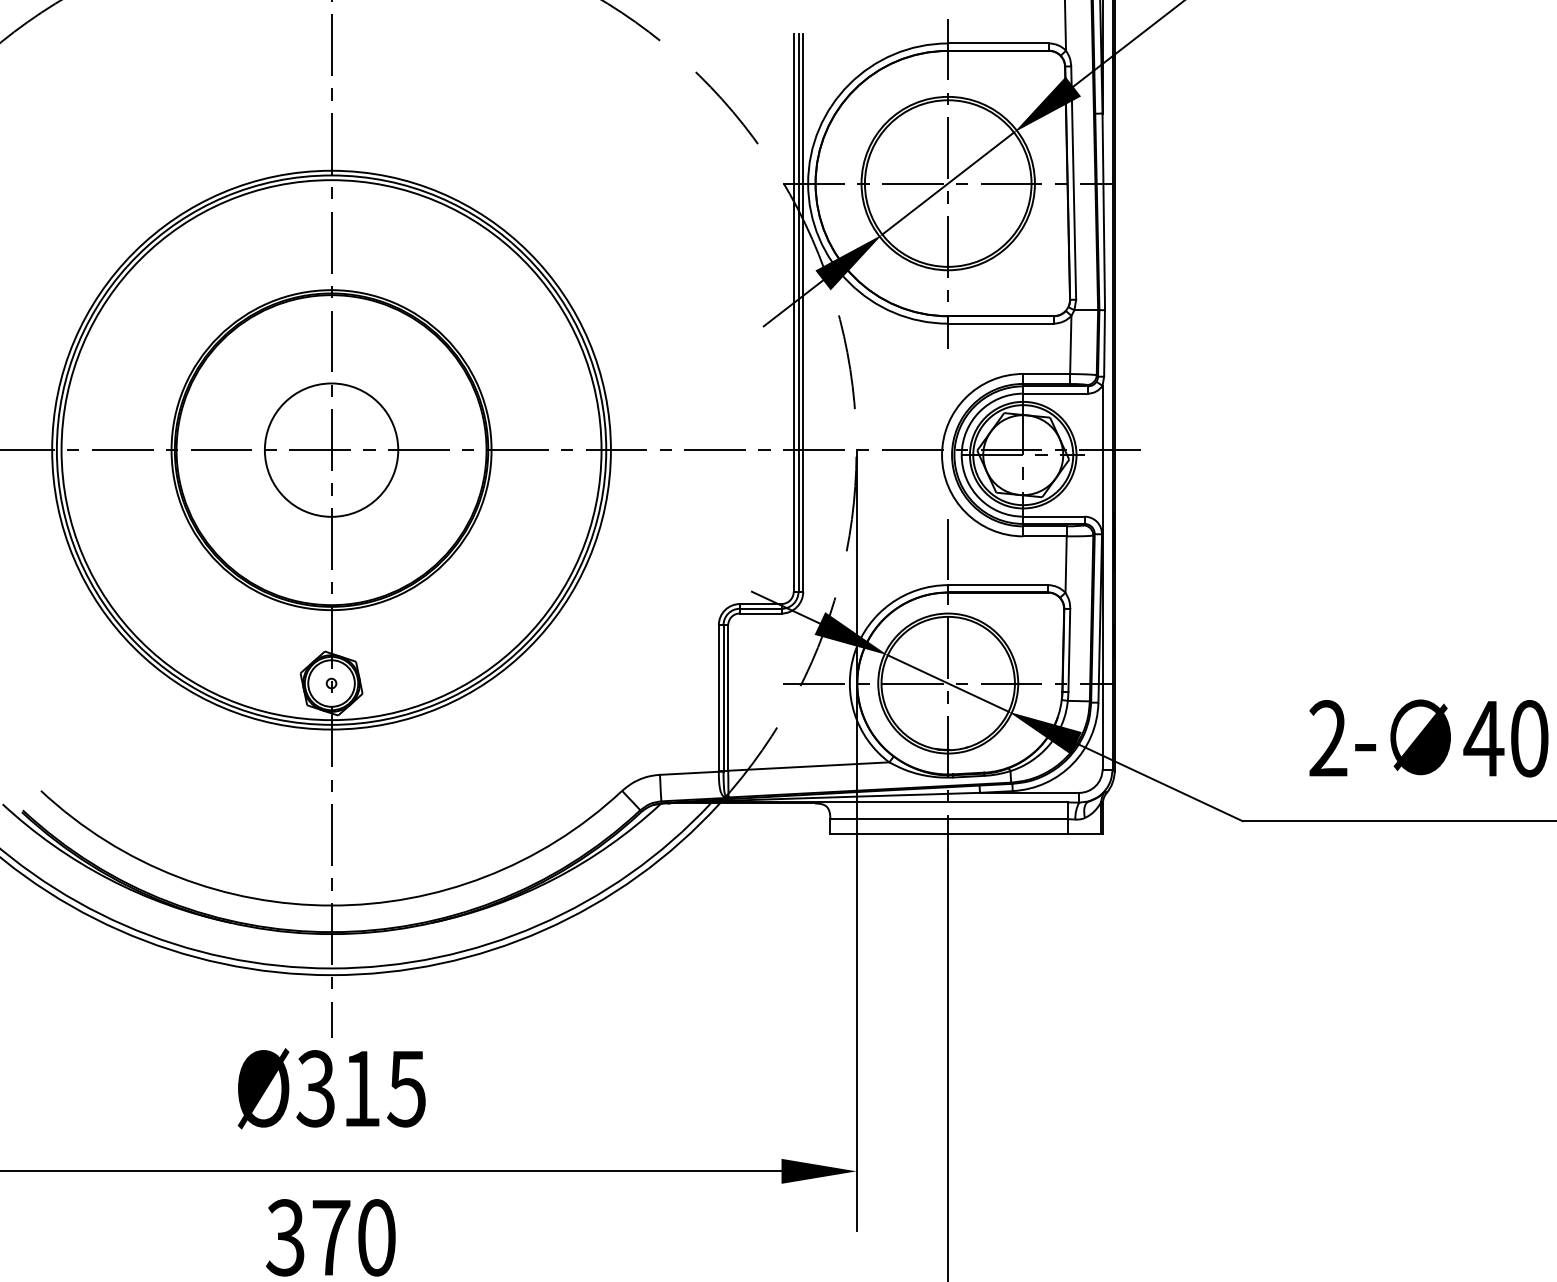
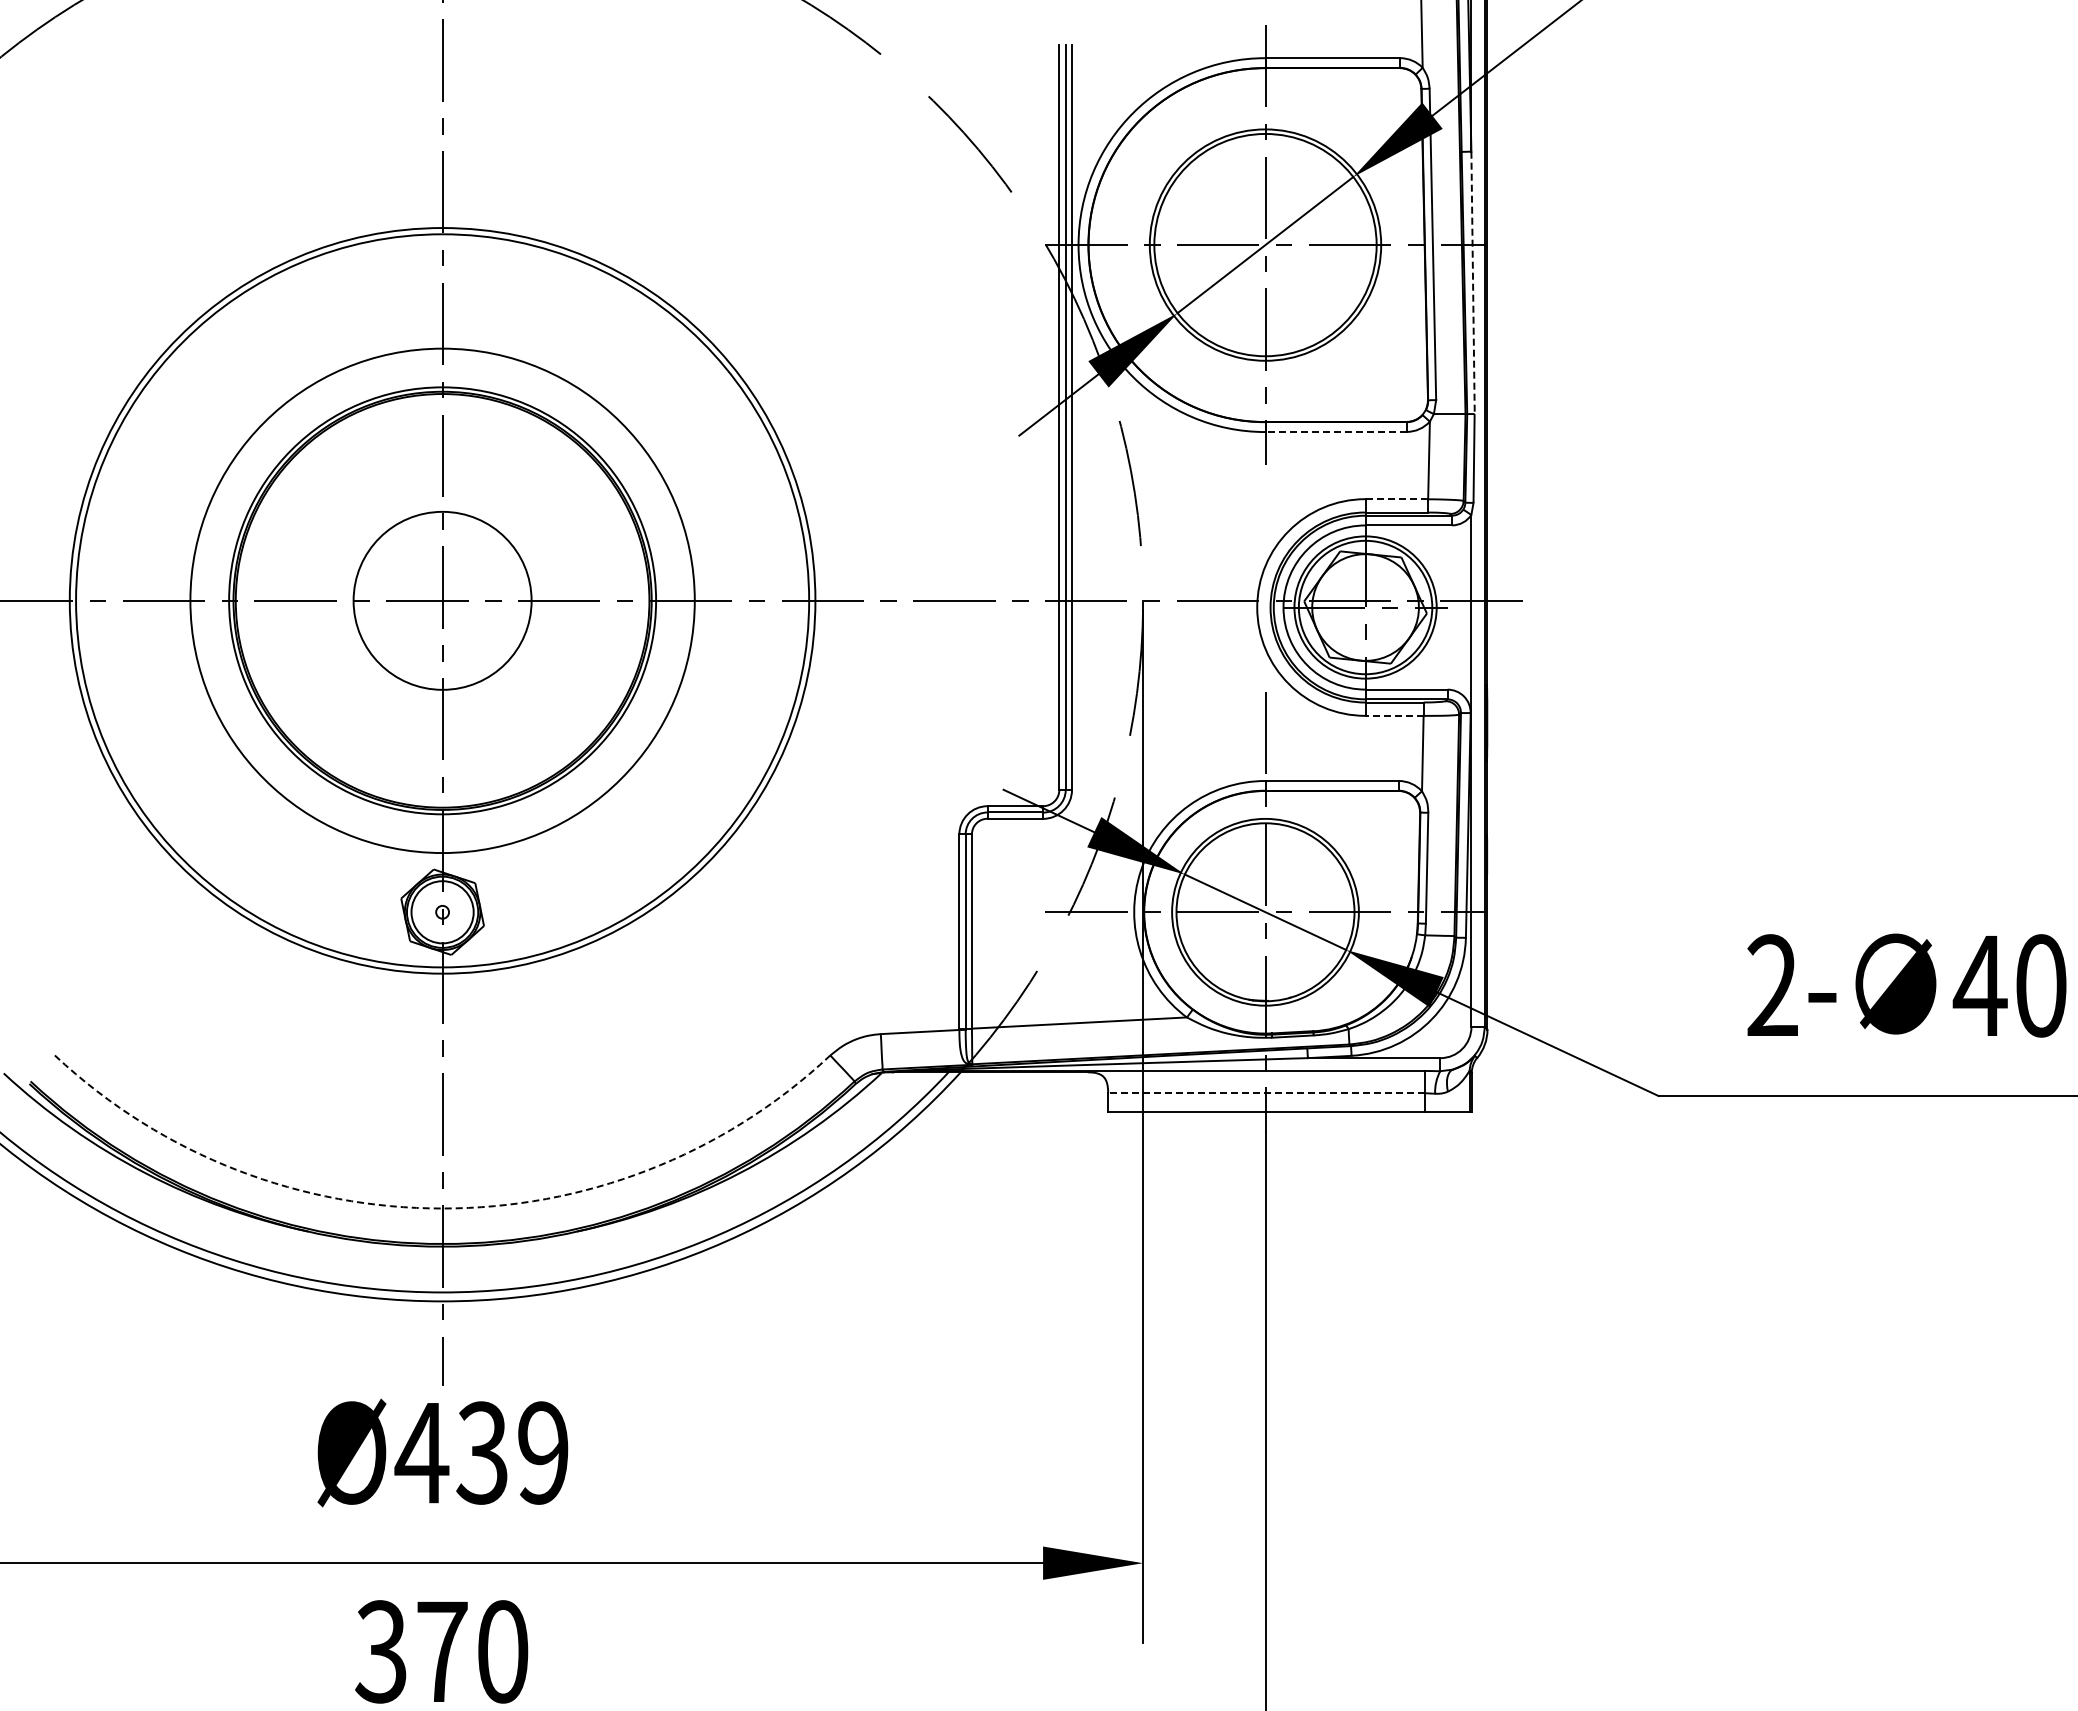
line: (1104, 212) -> (1473, 283), solid -> dashed
line: (1001, 323) -> (1336, 431), solid -> dashed
line: (1047, 374) -> (1397, 499), solid -> dashed
circle: (331, 449) -> (442, 600), size x0.7
line: (1044, 536) -> (1394, 715), solid -> dashed
line: (948, 819) -> (1266, 1093), solid -> dashed
arc: (331, 905) -> (442, 1208), solid -> dashed
text: (360, 1088) -> (481, 1452), Ø315 -> Ø439

